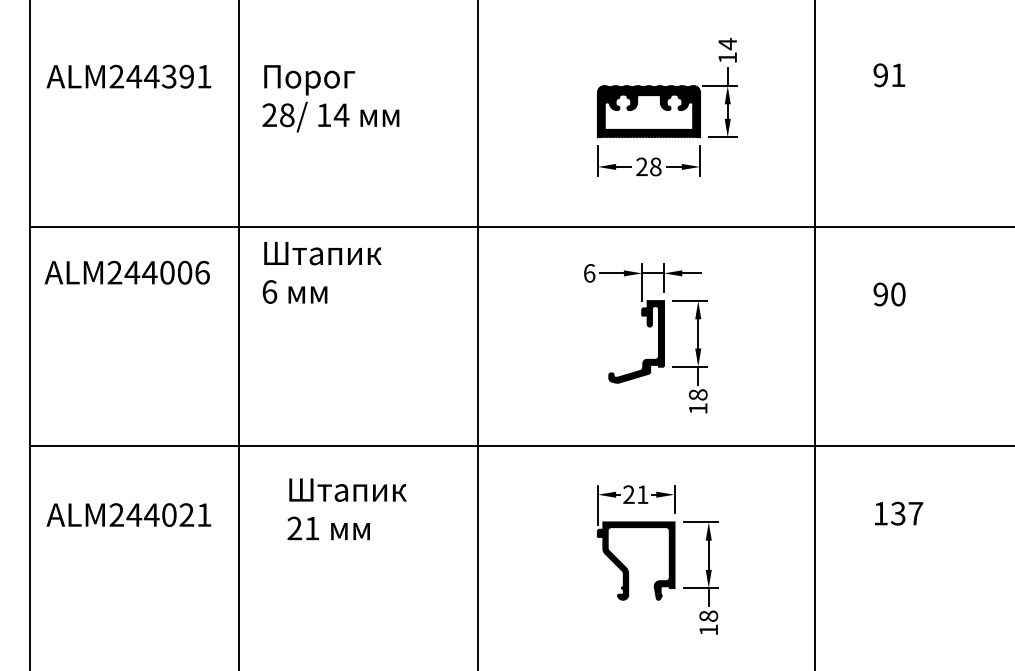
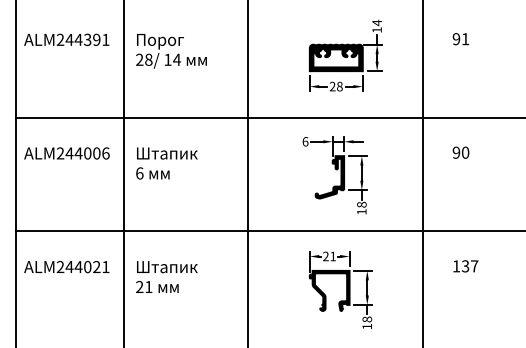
text: (126, 272) -> (66, 153), moved
text: (321, 272) -> (166, 163), moved
text: (346, 508) -> (166, 276), moved

